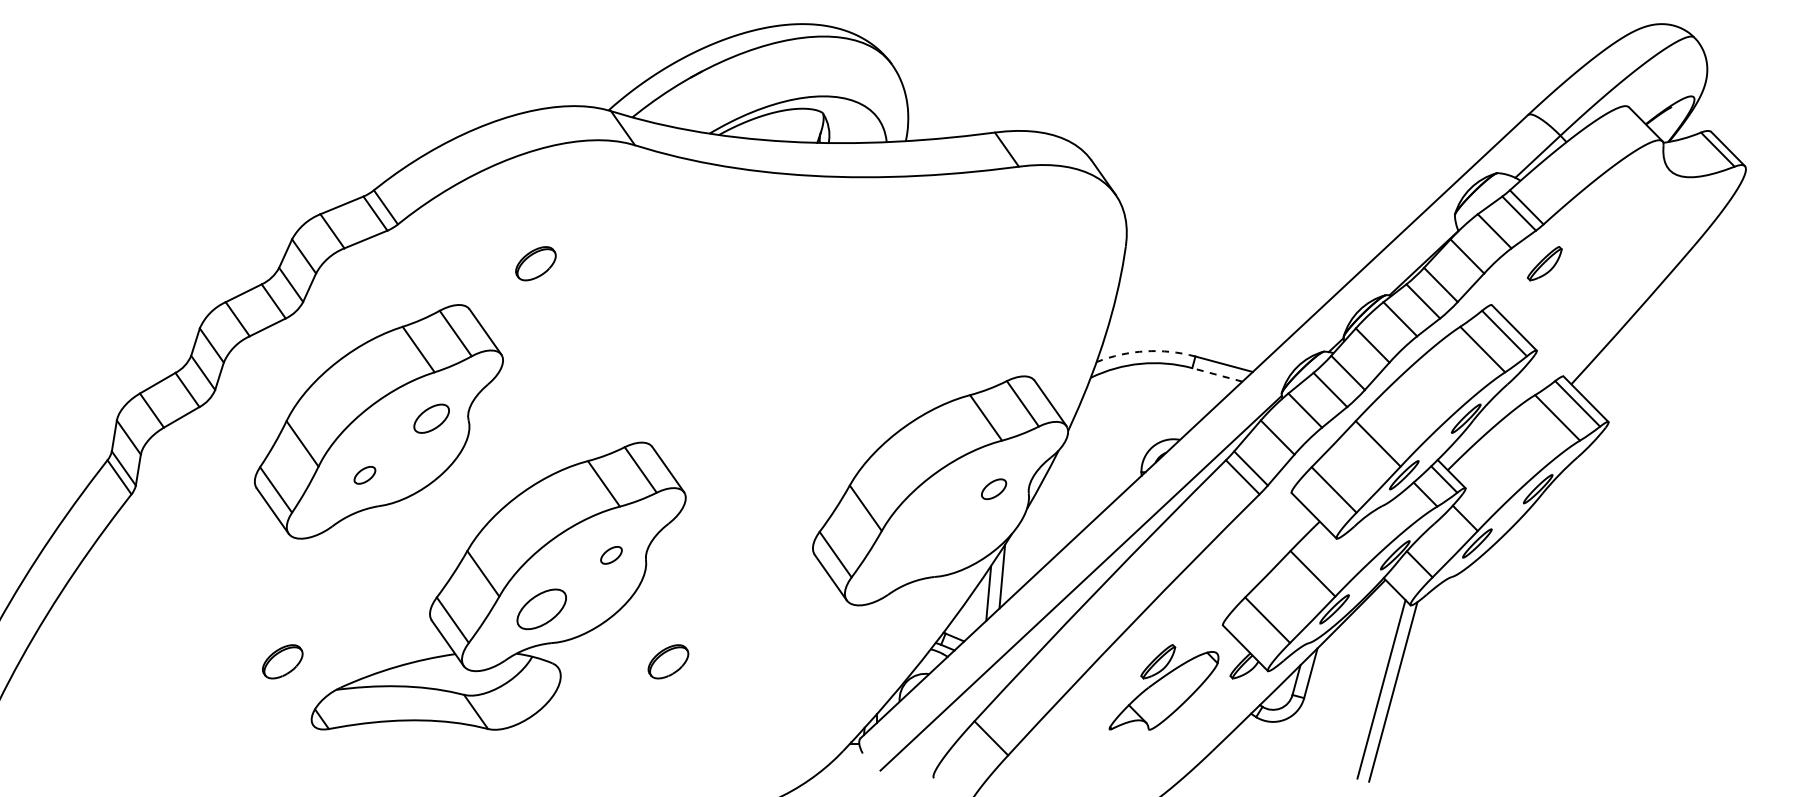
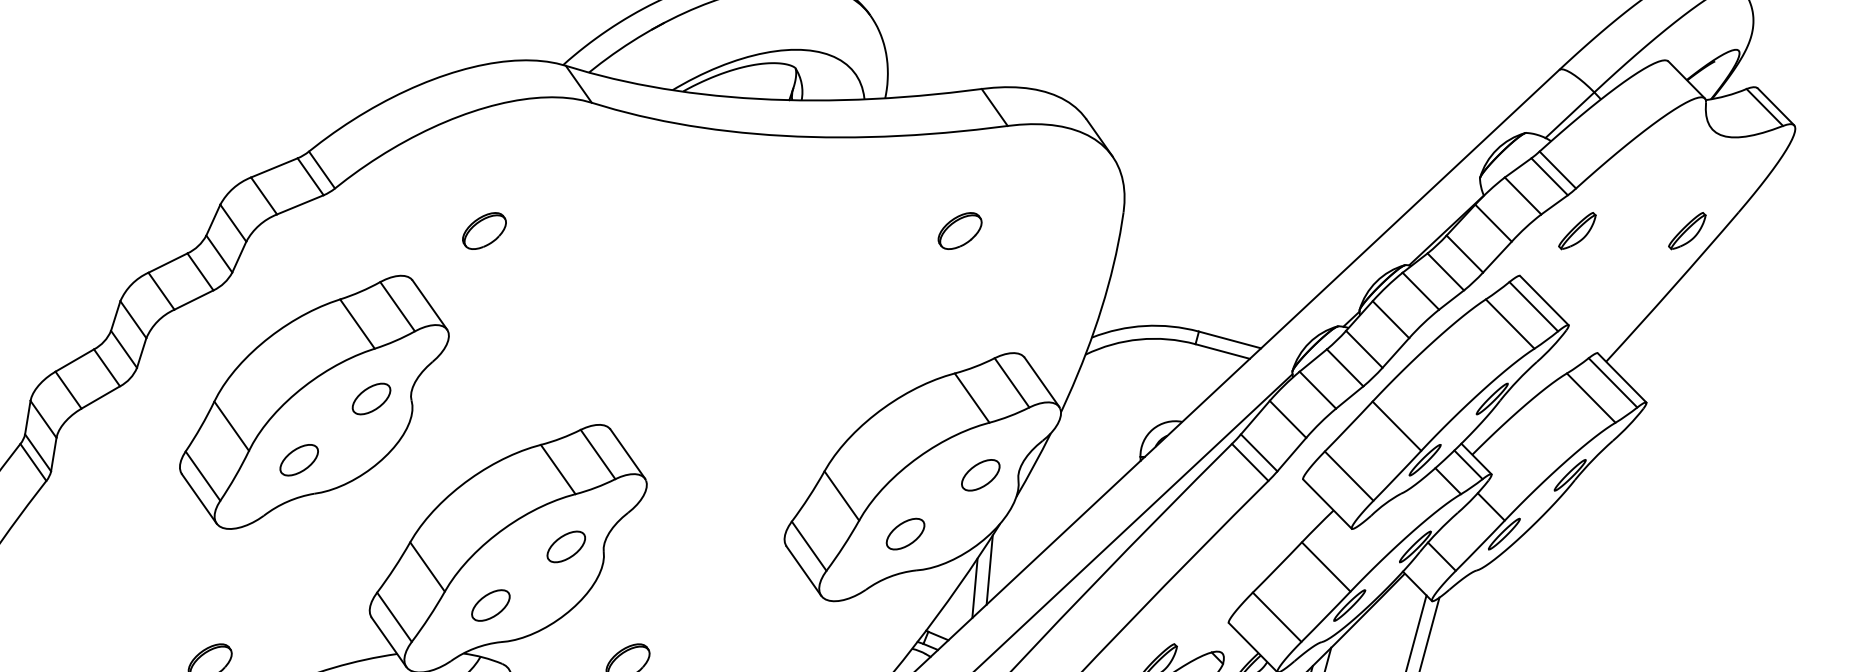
part: (974, 263) -> (959, 230), added
part: (1646, 263) -> (1687, 230), added
arc: (1145, 351) -> (1144, 326), dashed -> solid
line: (1217, 374) -> (1222, 351), dashed -> solid
part: (364, 475) -> (298, 460), size x1.67
part: (993, 489) -> (980, 475), size x1.43
part: (924, 543) -> (905, 534), added
part: (611, 555) -> (566, 547), size x1.67
part: (541, 609) -> (490, 605), size x0.71

